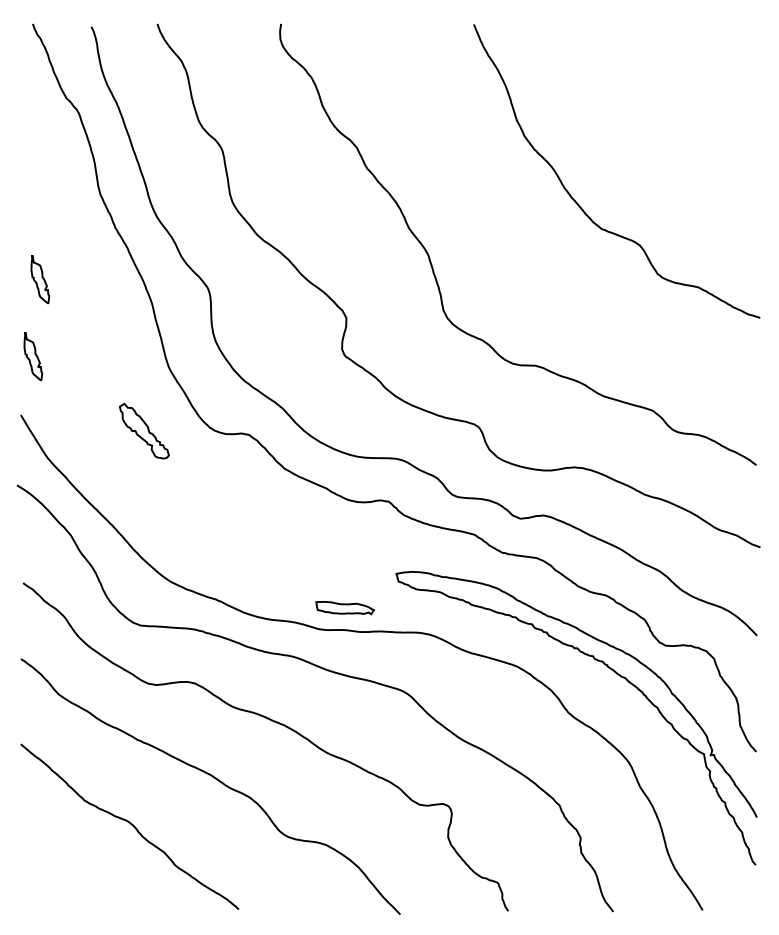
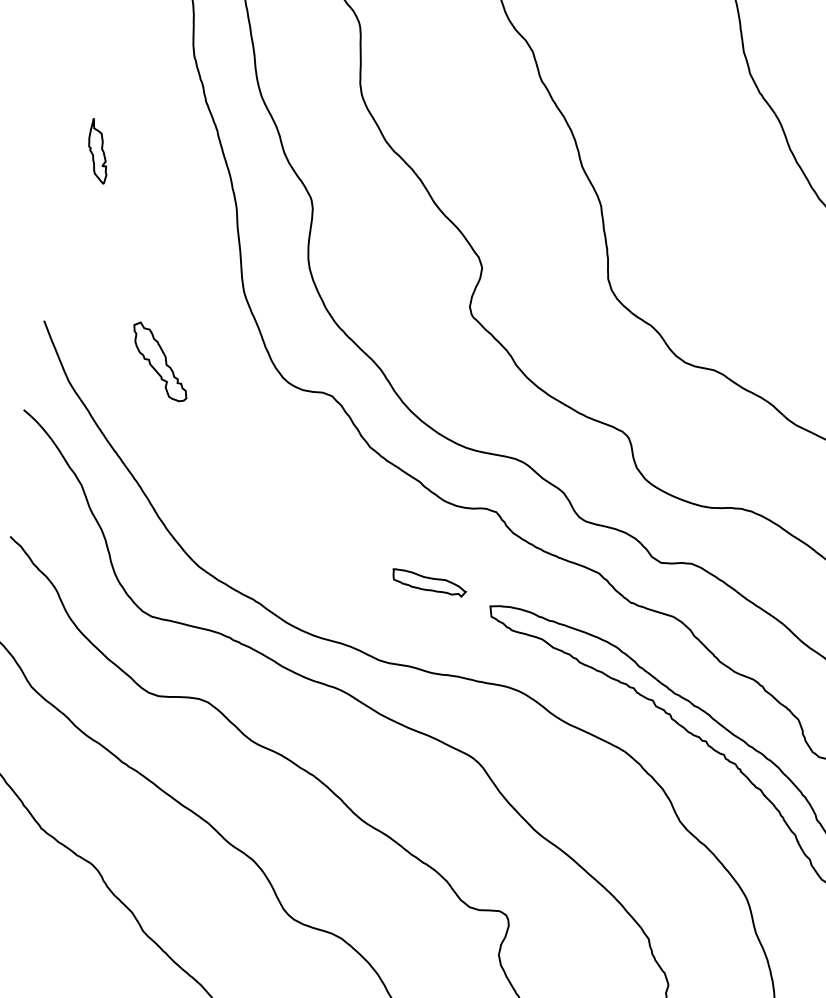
part: (33, 356) -> (73, 248), removed
part: (144, 430) -> (160, 361), moved
part: (345, 608) -> (429, 583), moved

